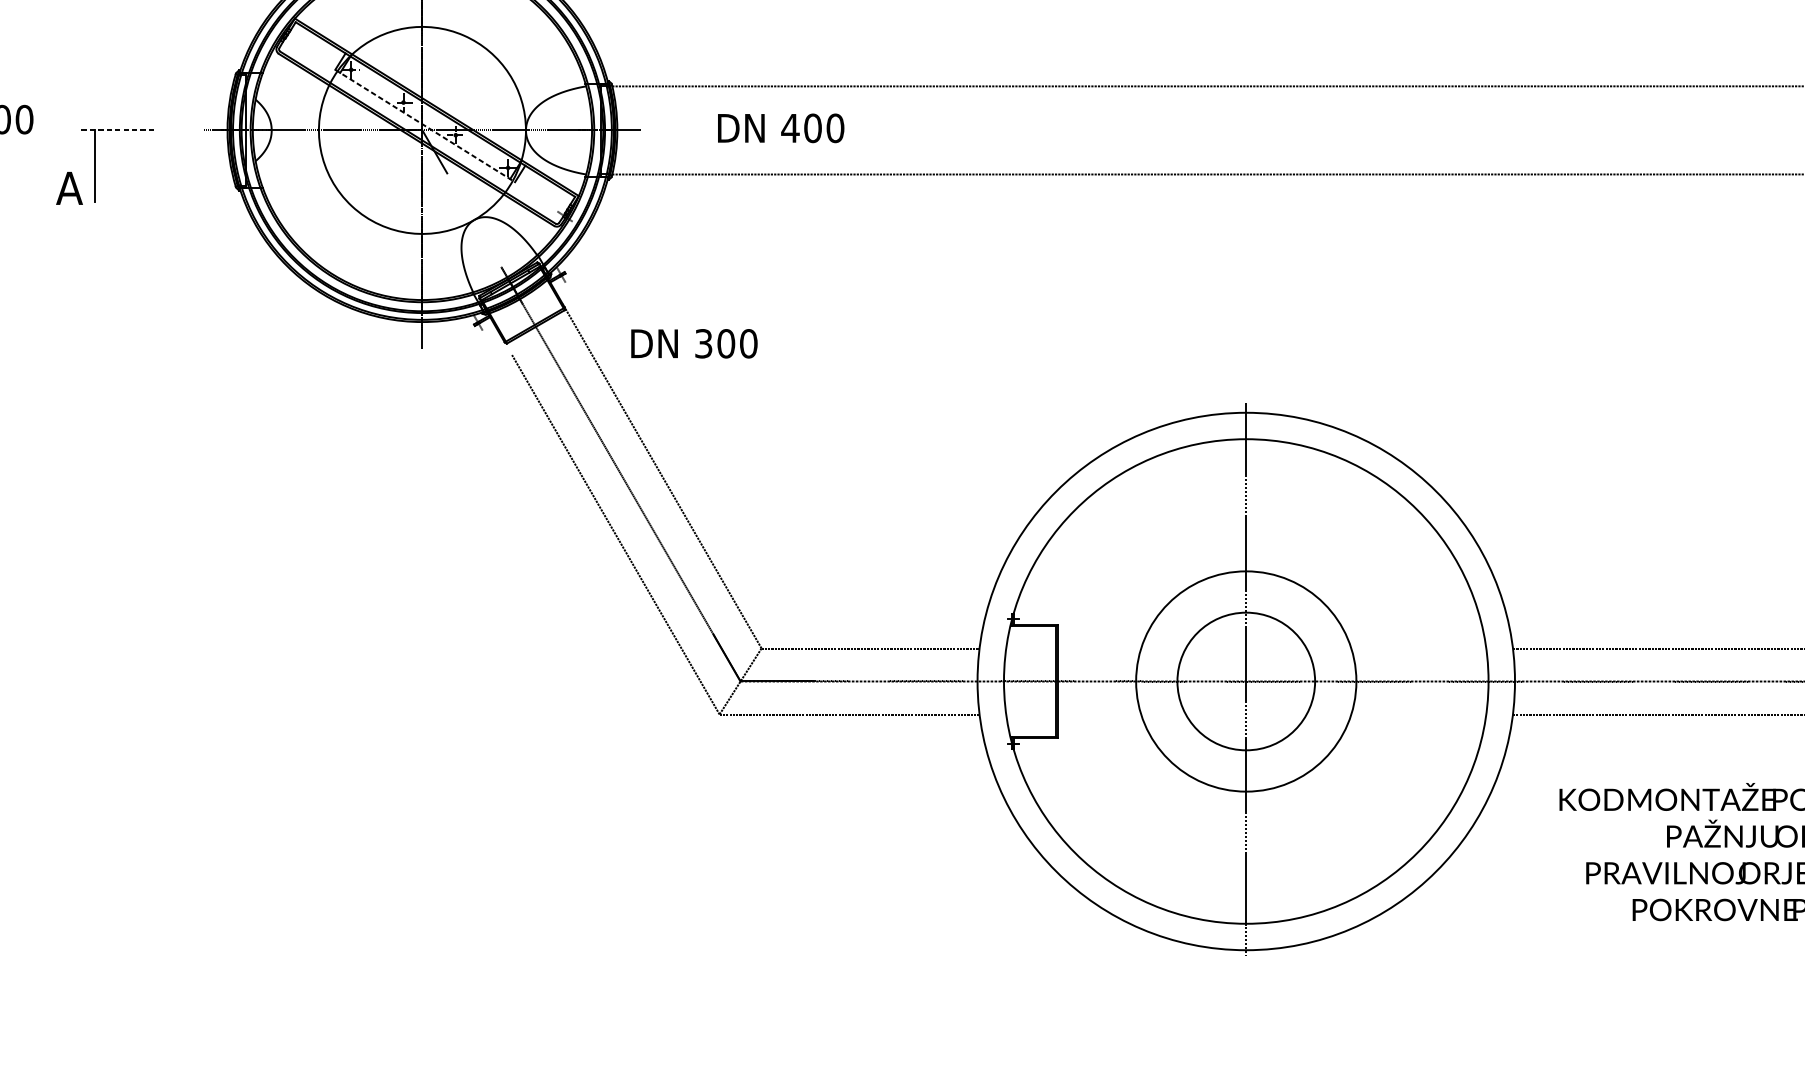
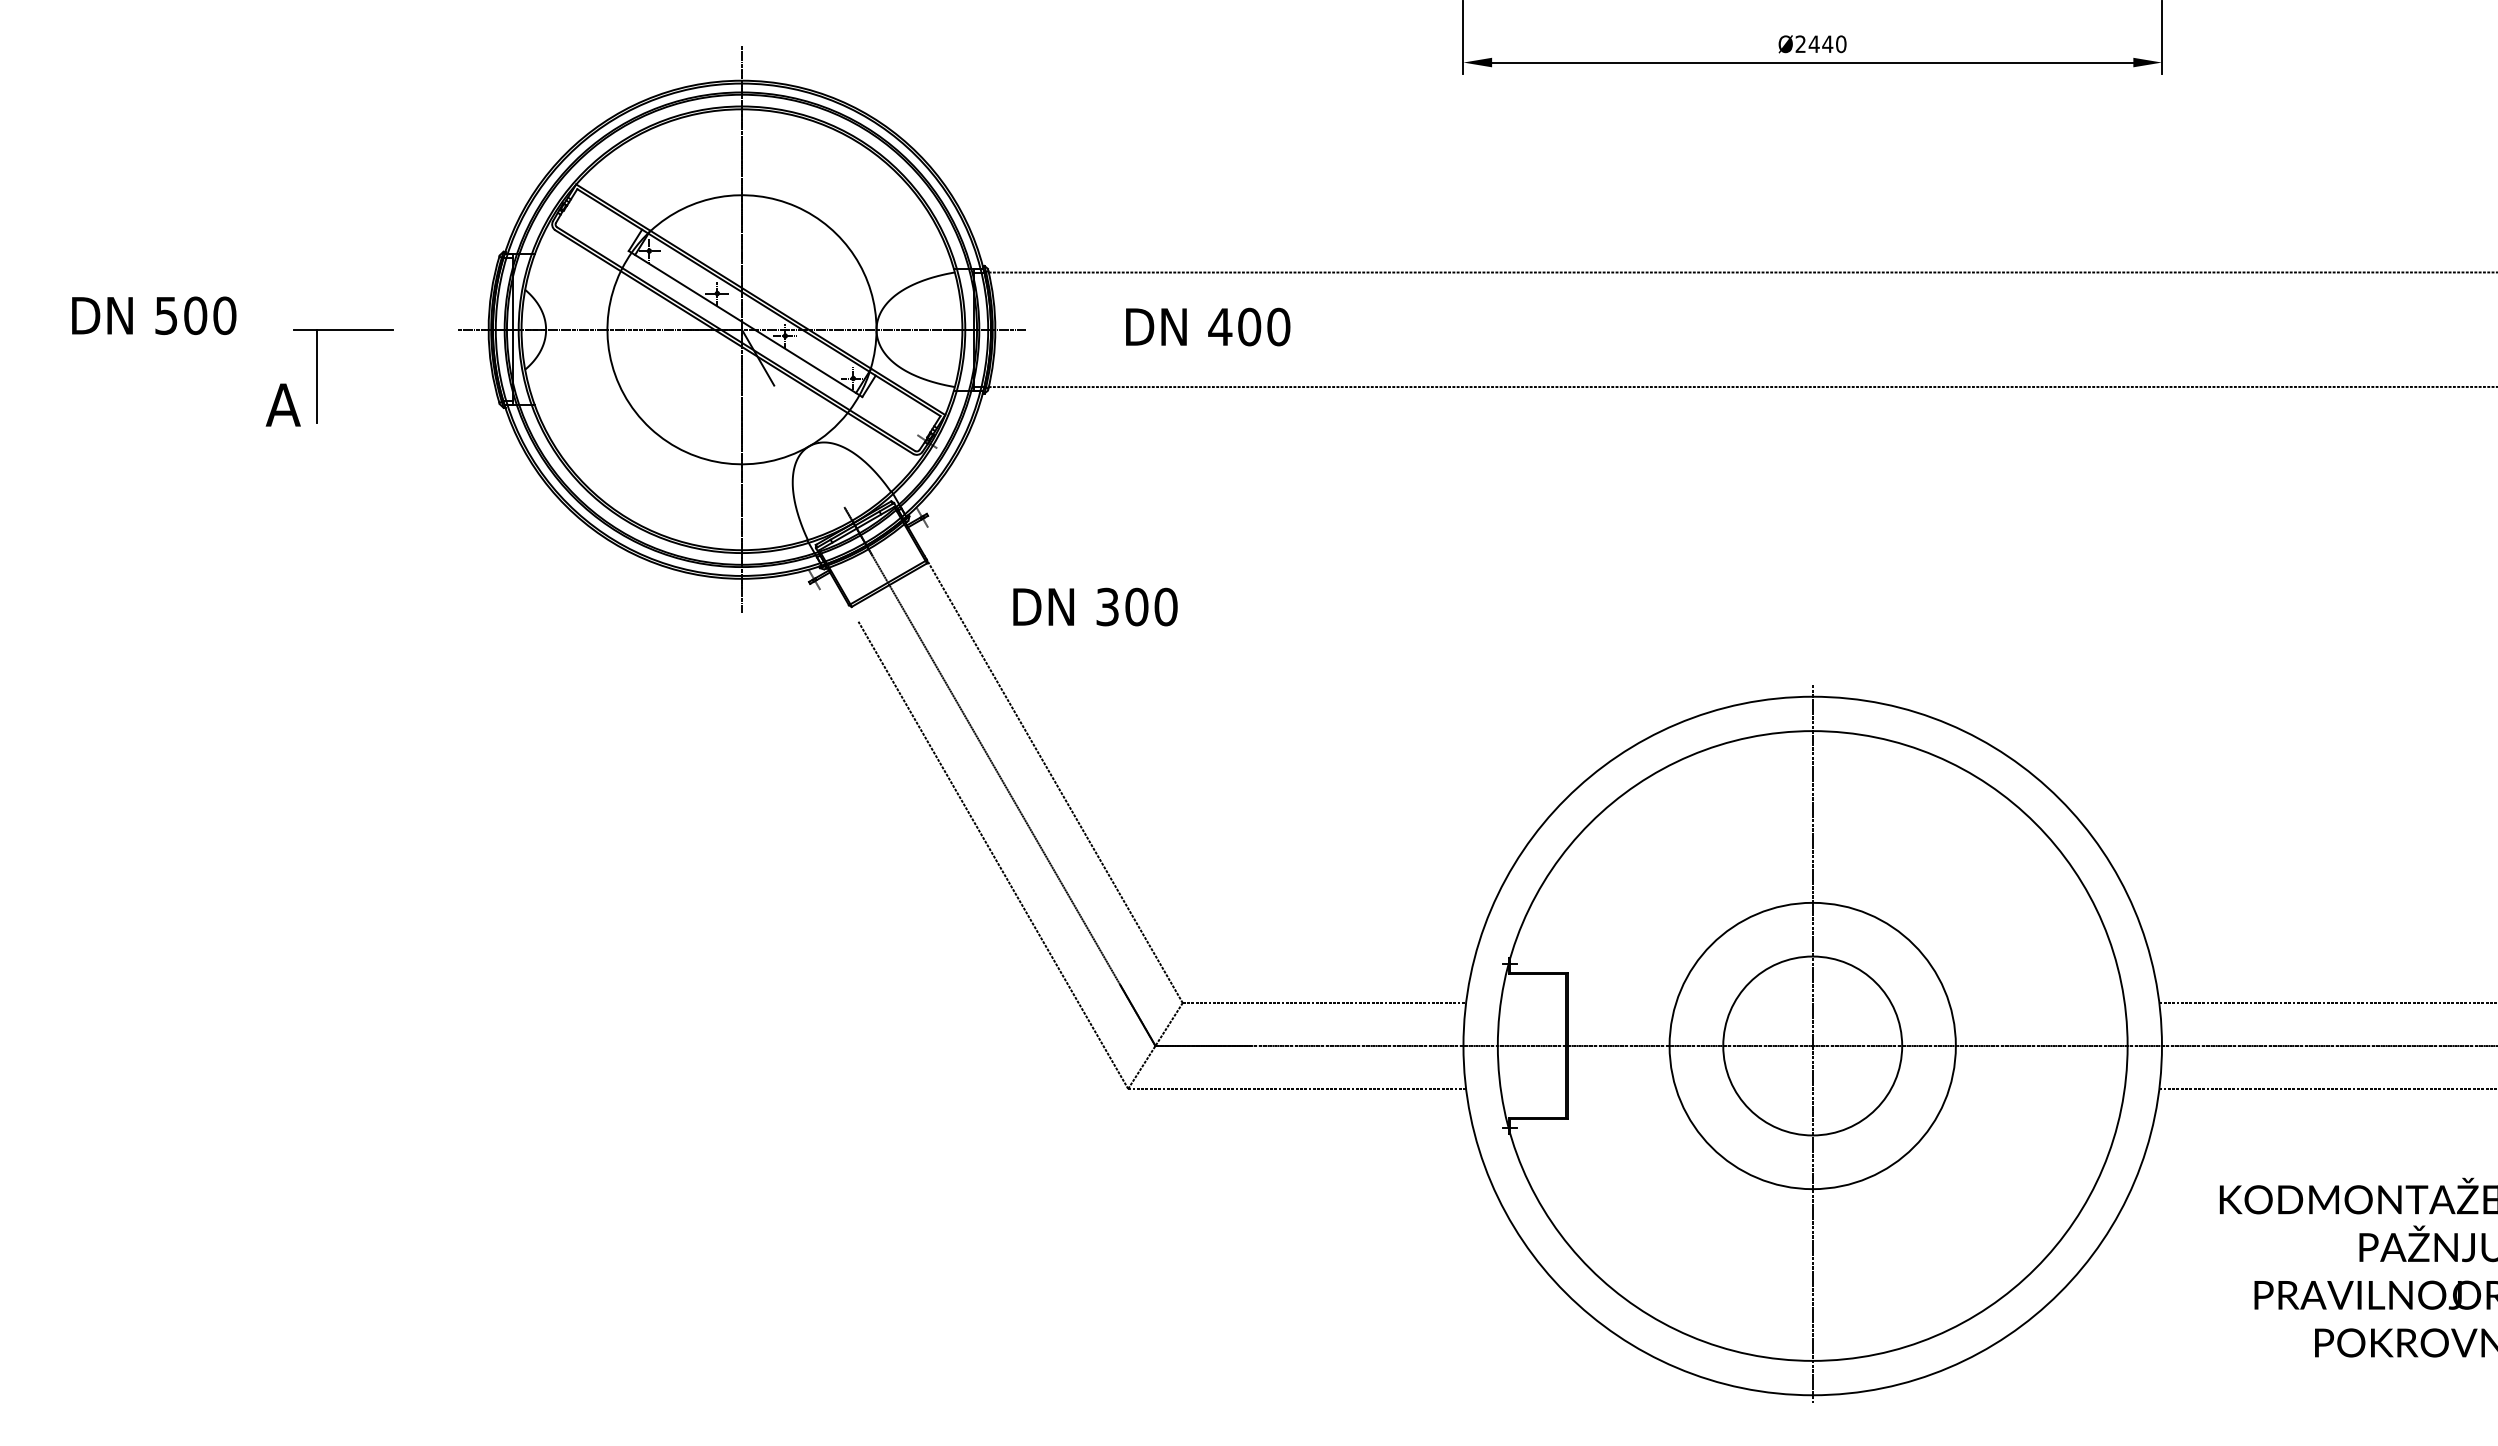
line: (425, 126) -> (745, 324), dashed -> solid
line: (115, 130) -> (343, 329), dashed -> solid

